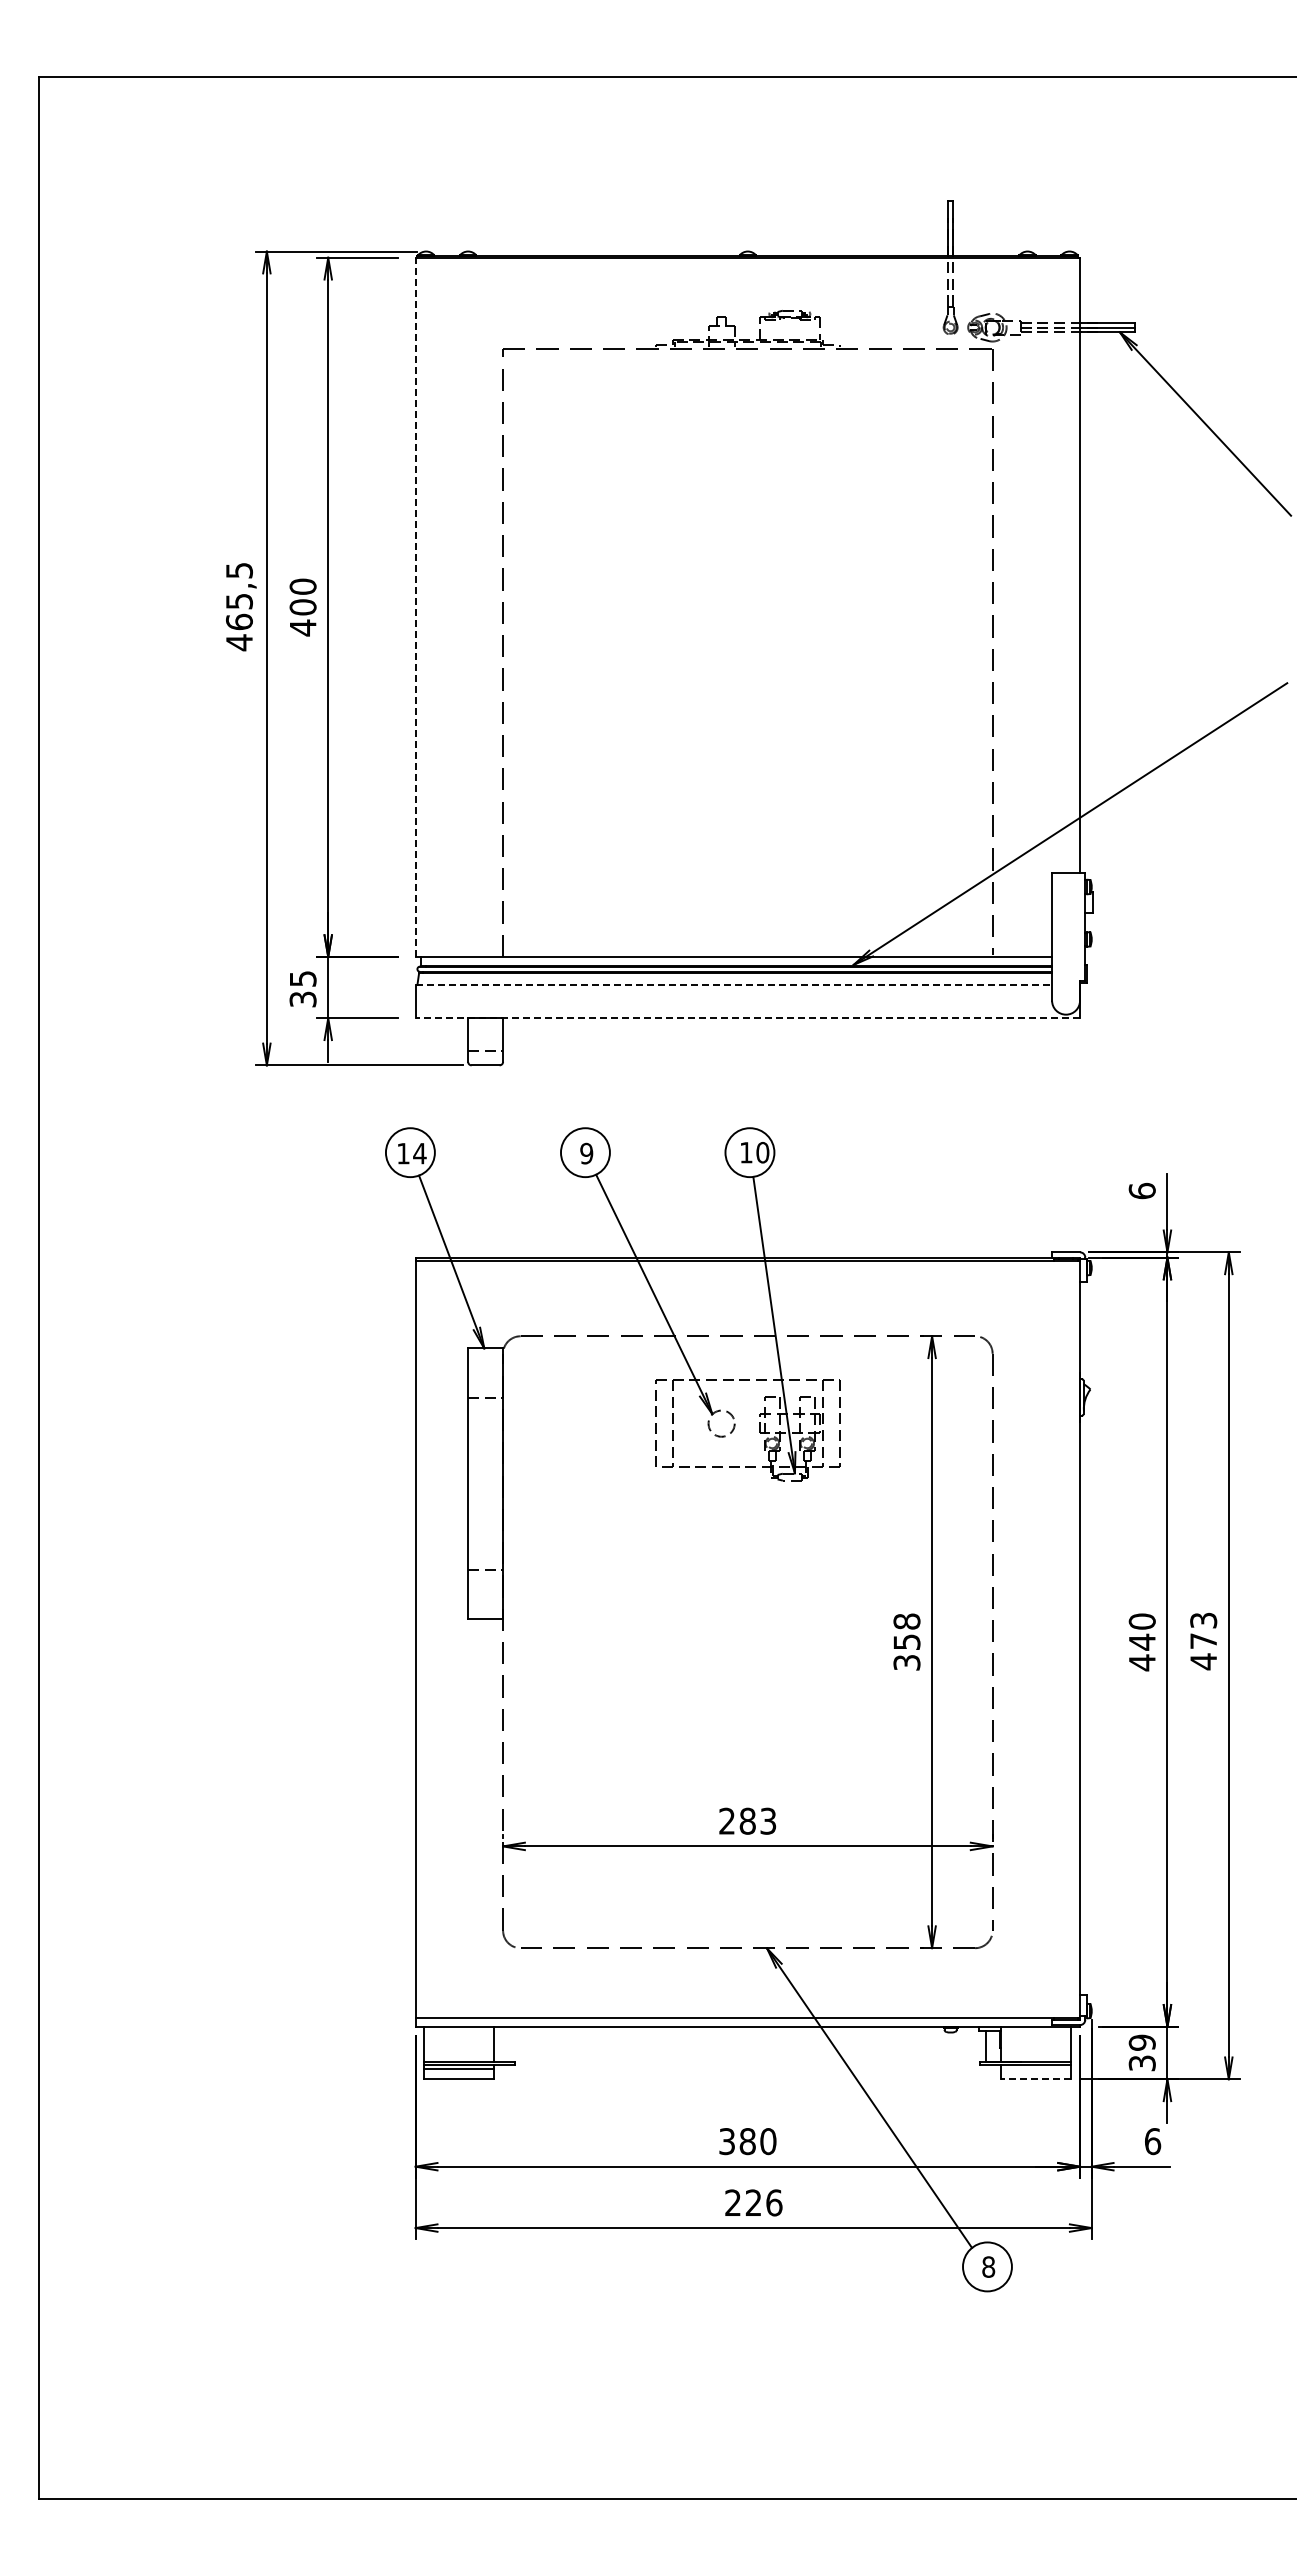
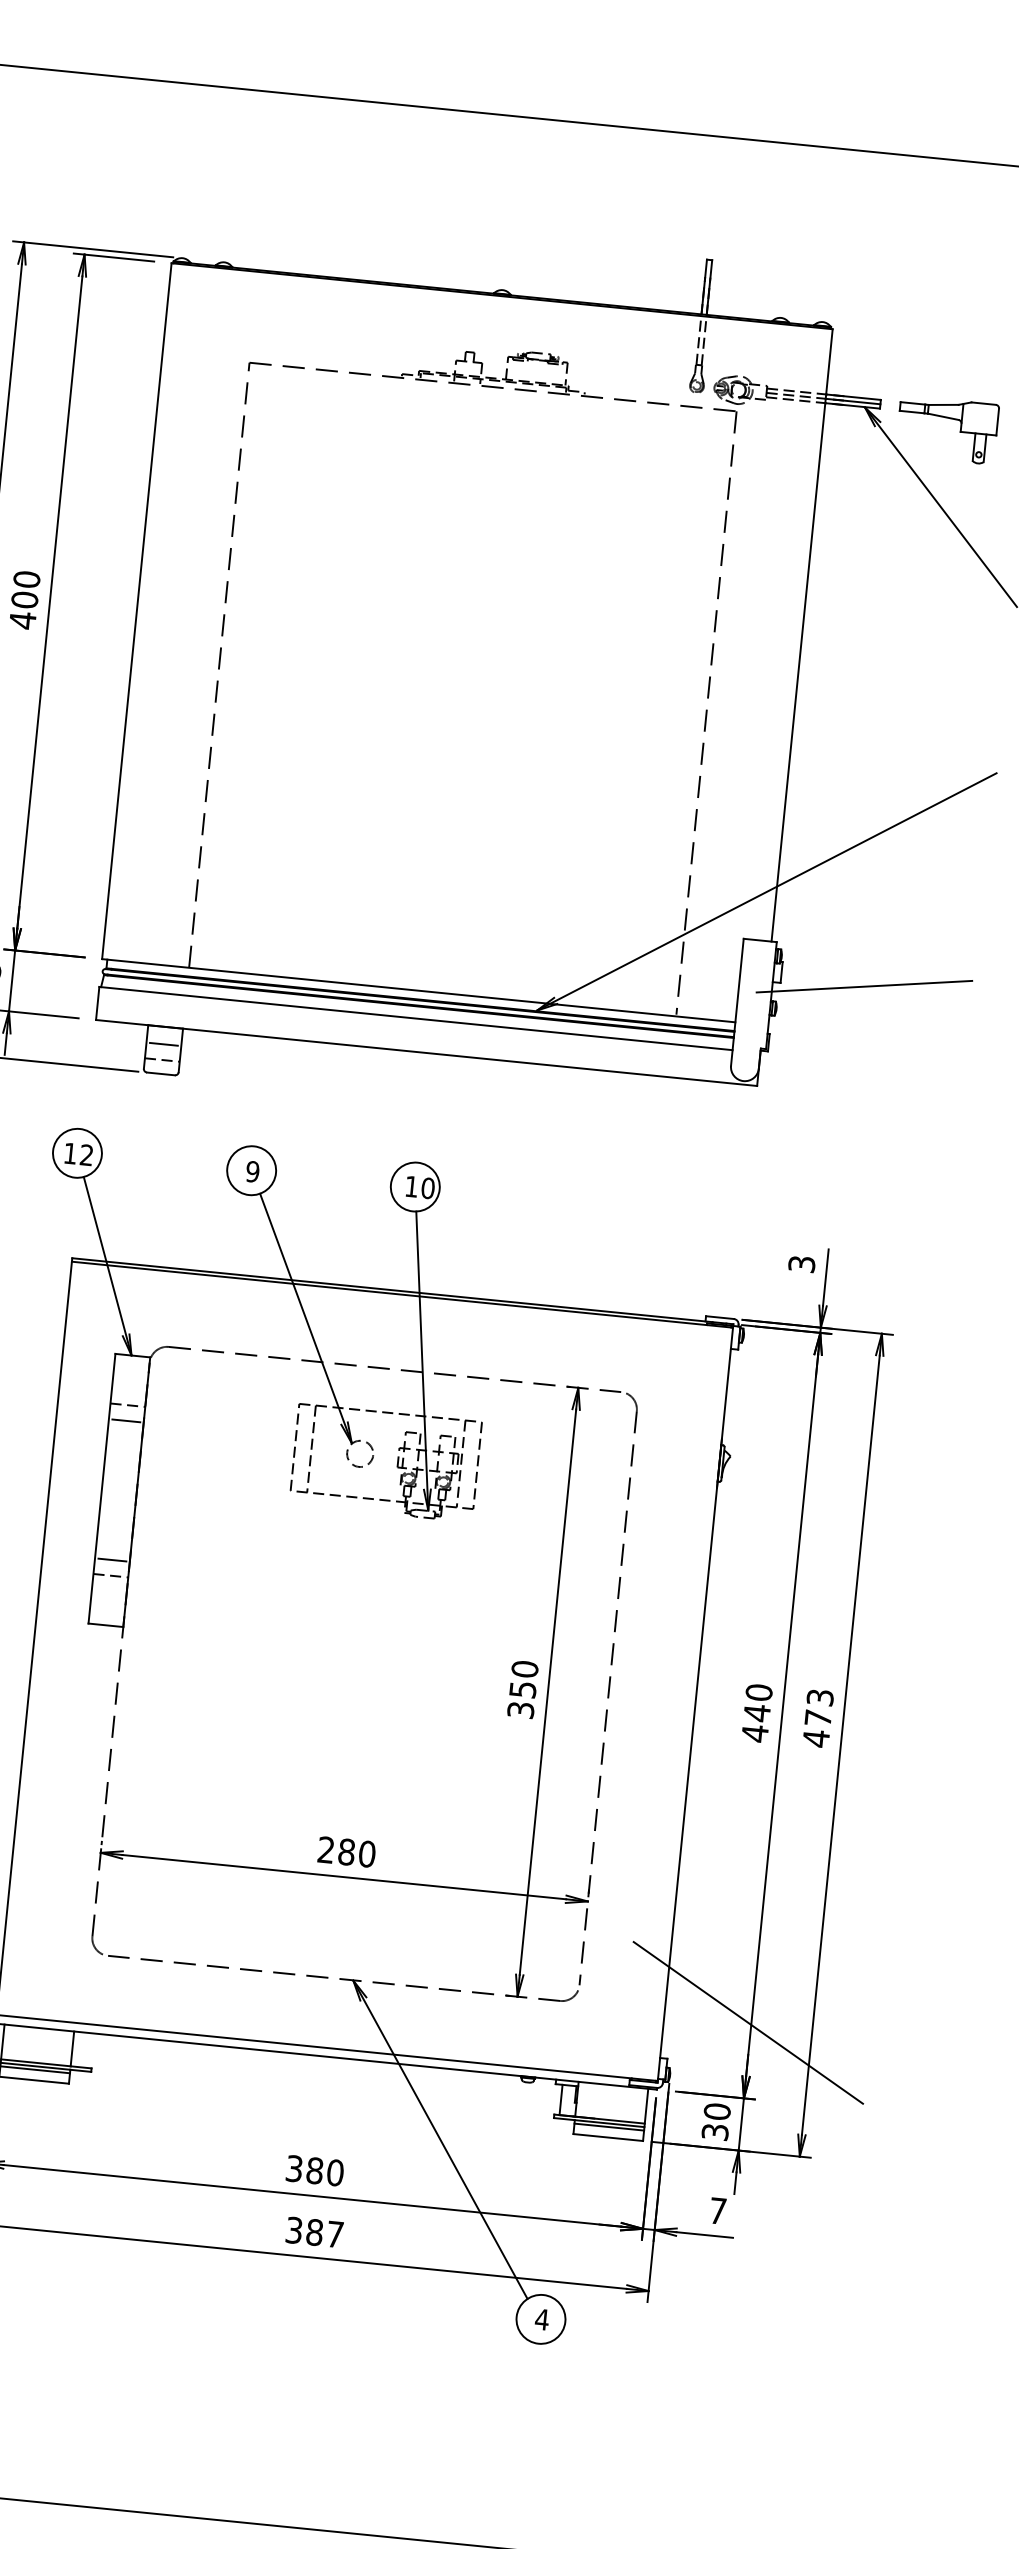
part: (1204, 335) -> (948, 419), added
line: (415, 607) -> (136, 611), dashed -> solid
line: (1176, 908) -> (864, 986), added
line: (734, 984) -> (416, 1018), dashed -> solid
line: (747, 1018) -> (426, 1053), dashed -> solid
line: (485, 1035) -> (163, 1044), added
text: (419, 1153) -> (86, 1155), 14 -> 12
text: (1141, 1190) -> (801, 1263), 6 -> 3
line: (485, 1414) -> (126, 1421), added
line: (485, 1553) -> (112, 1559), added
text: (906, 1621) -> (524, 1669), 358 -> 350
text: (768, 1820) -> (367, 1853), 283 -> 280
line: (1164, 1951) -> (748, 2023), added
text: (1142, 2042) -> (717, 2111), 39 -> 30
line: (1036, 2068) -> (609, 2126), added
line: (1036, 2079) -> (608, 2137), dashed -> solid
text: (1153, 2141) -> (718, 2211), 6 -> 7
text: (753, 2202) -> (314, 2232), 226 -> 387
text: (988, 2266) -> (542, 2319), 8 -> 4

